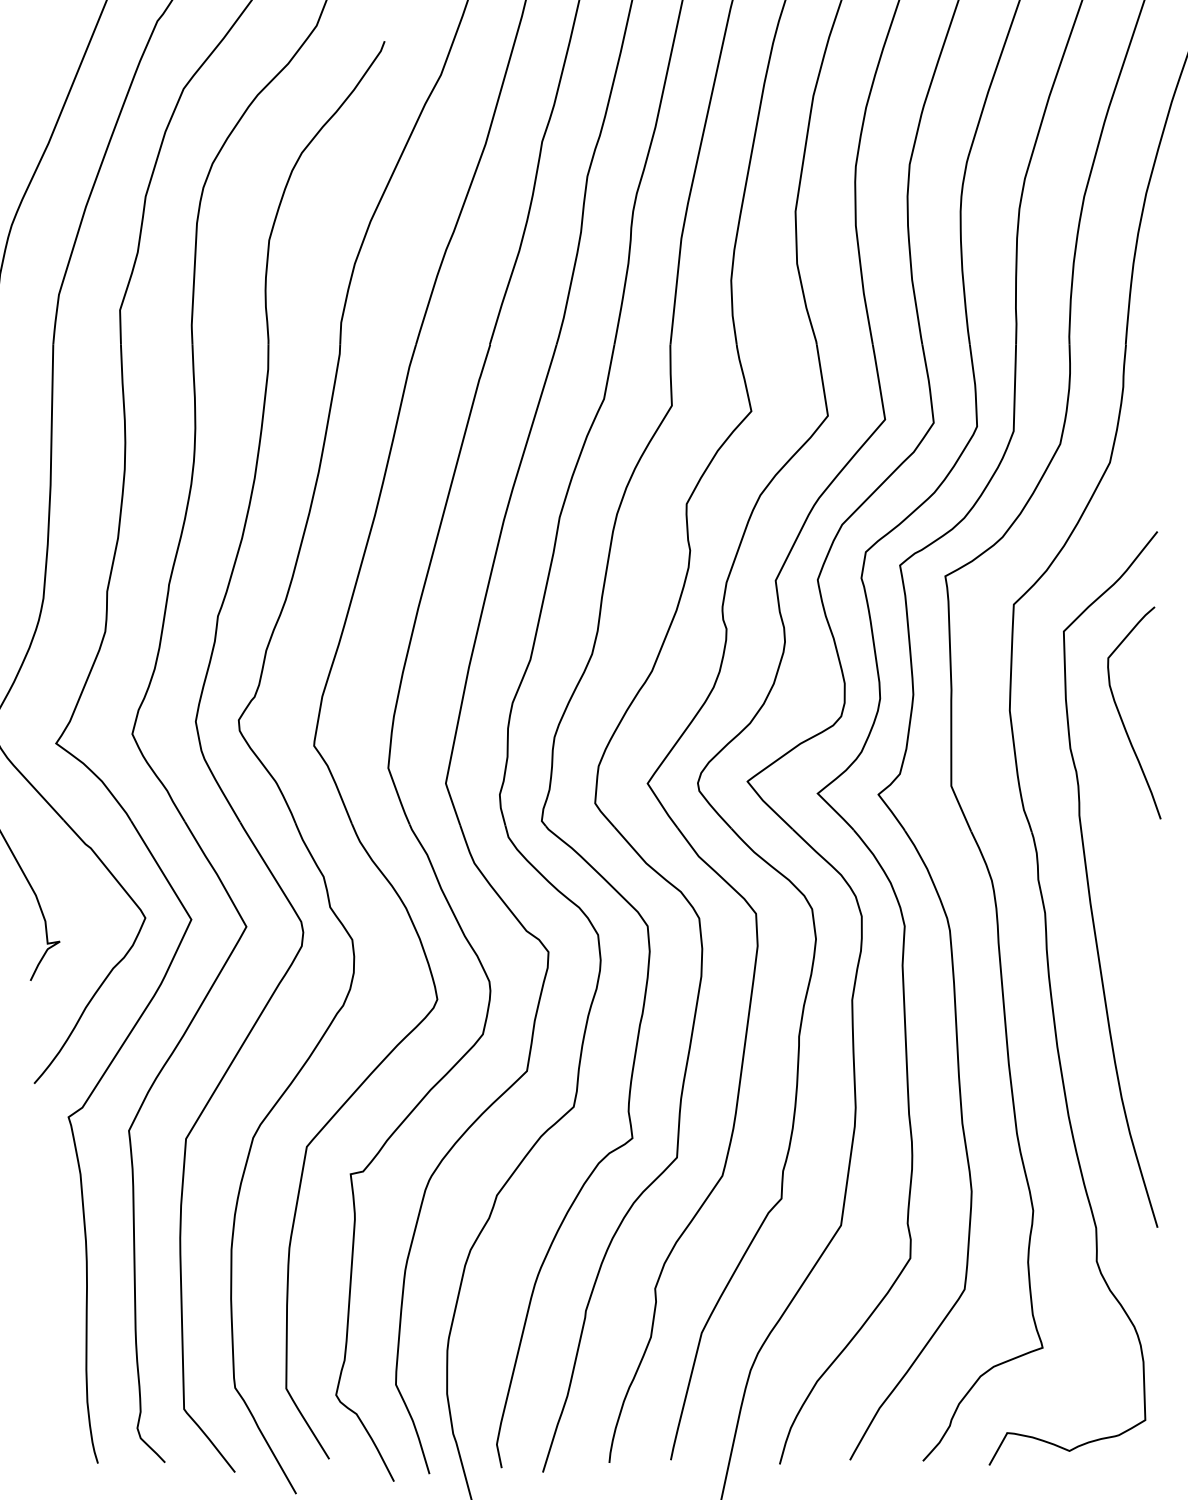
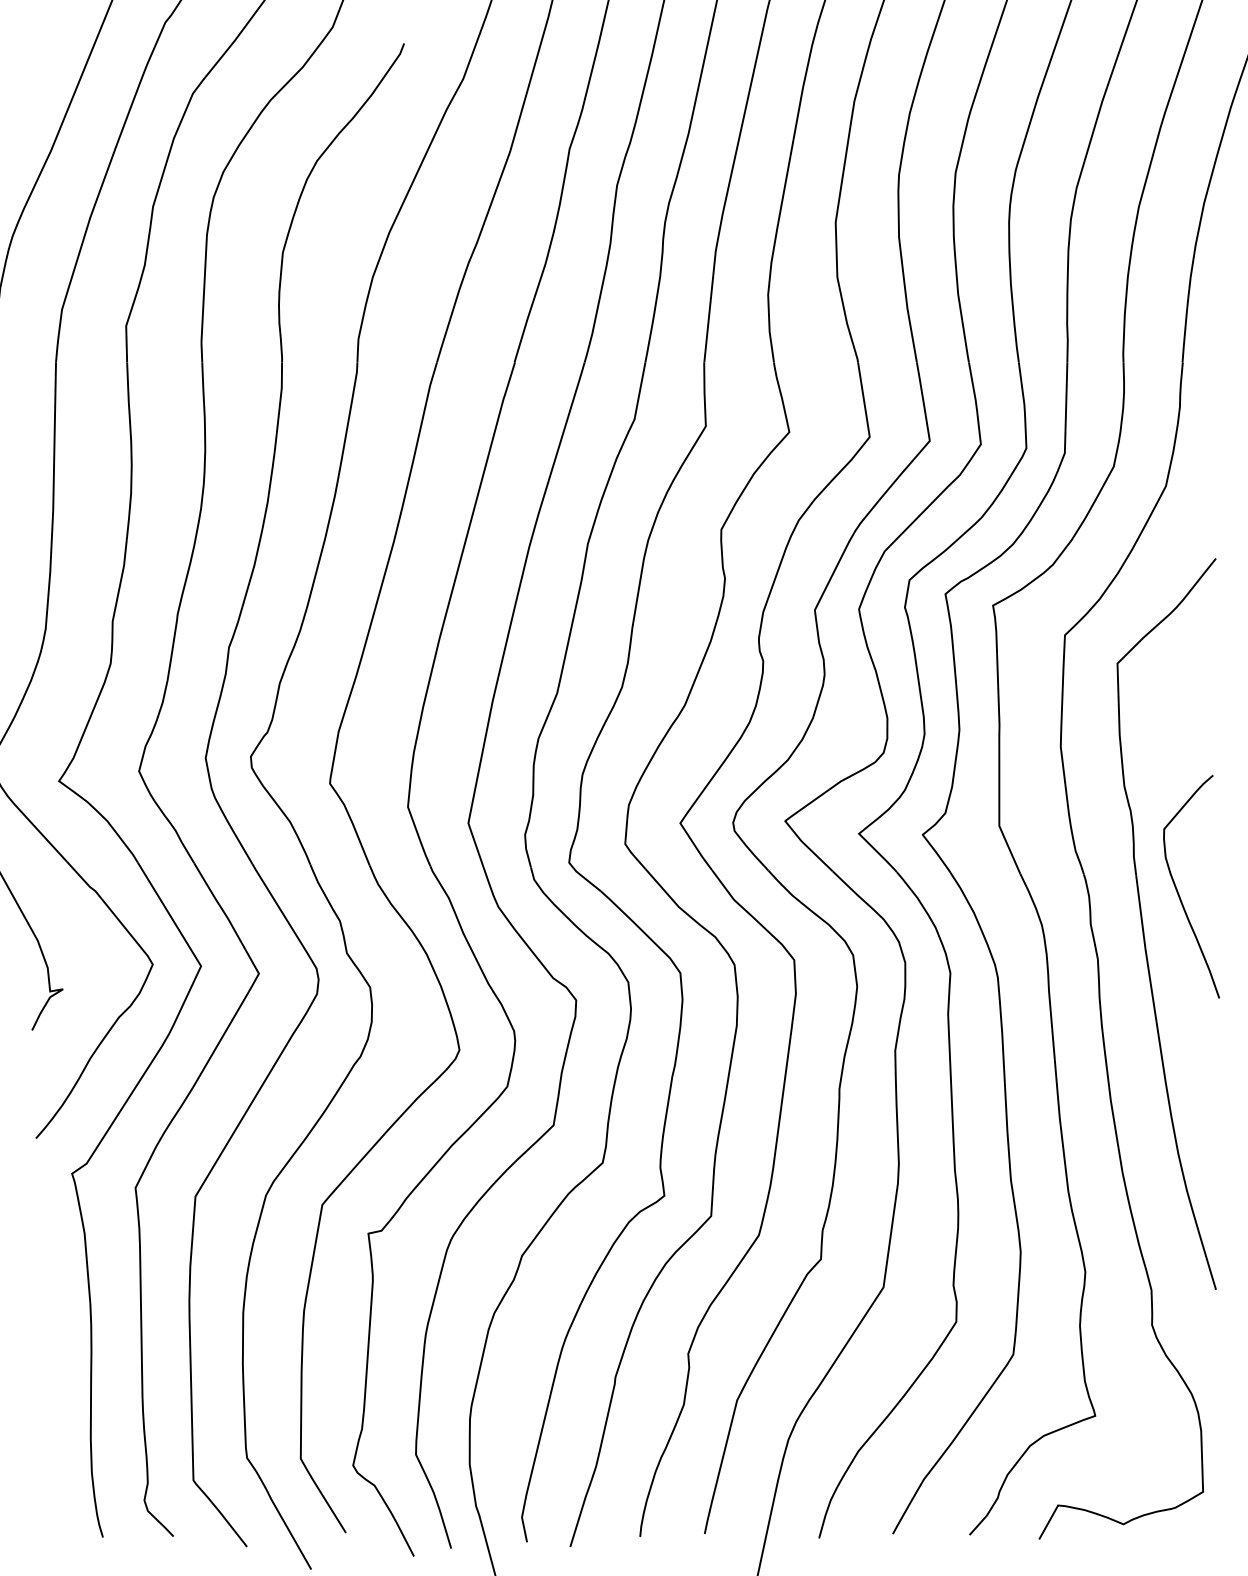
curve: (1122, 718) -> (1179, 892), moved

